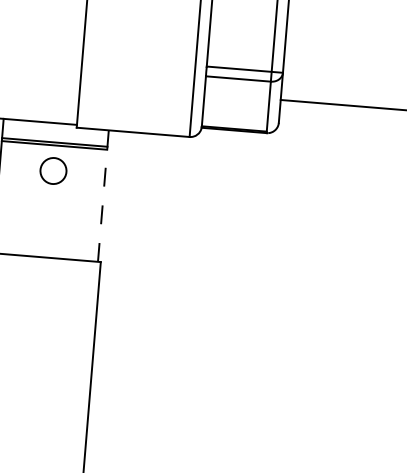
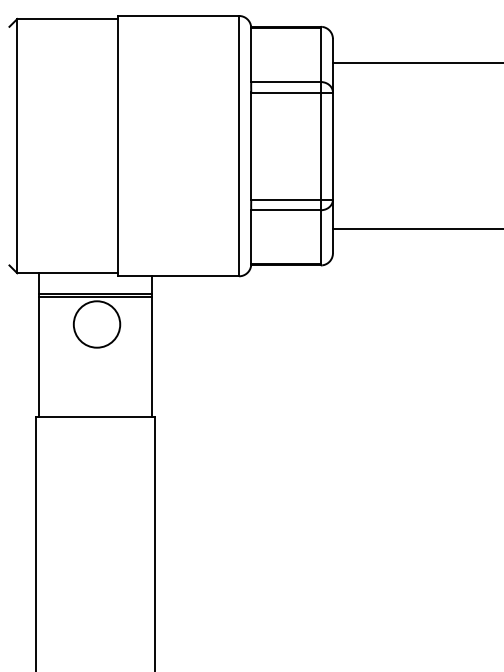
circle: (52, 170) -> (96, 324), size x1.67
line: (103, 195) -> (152, 346), dashed -> solid

